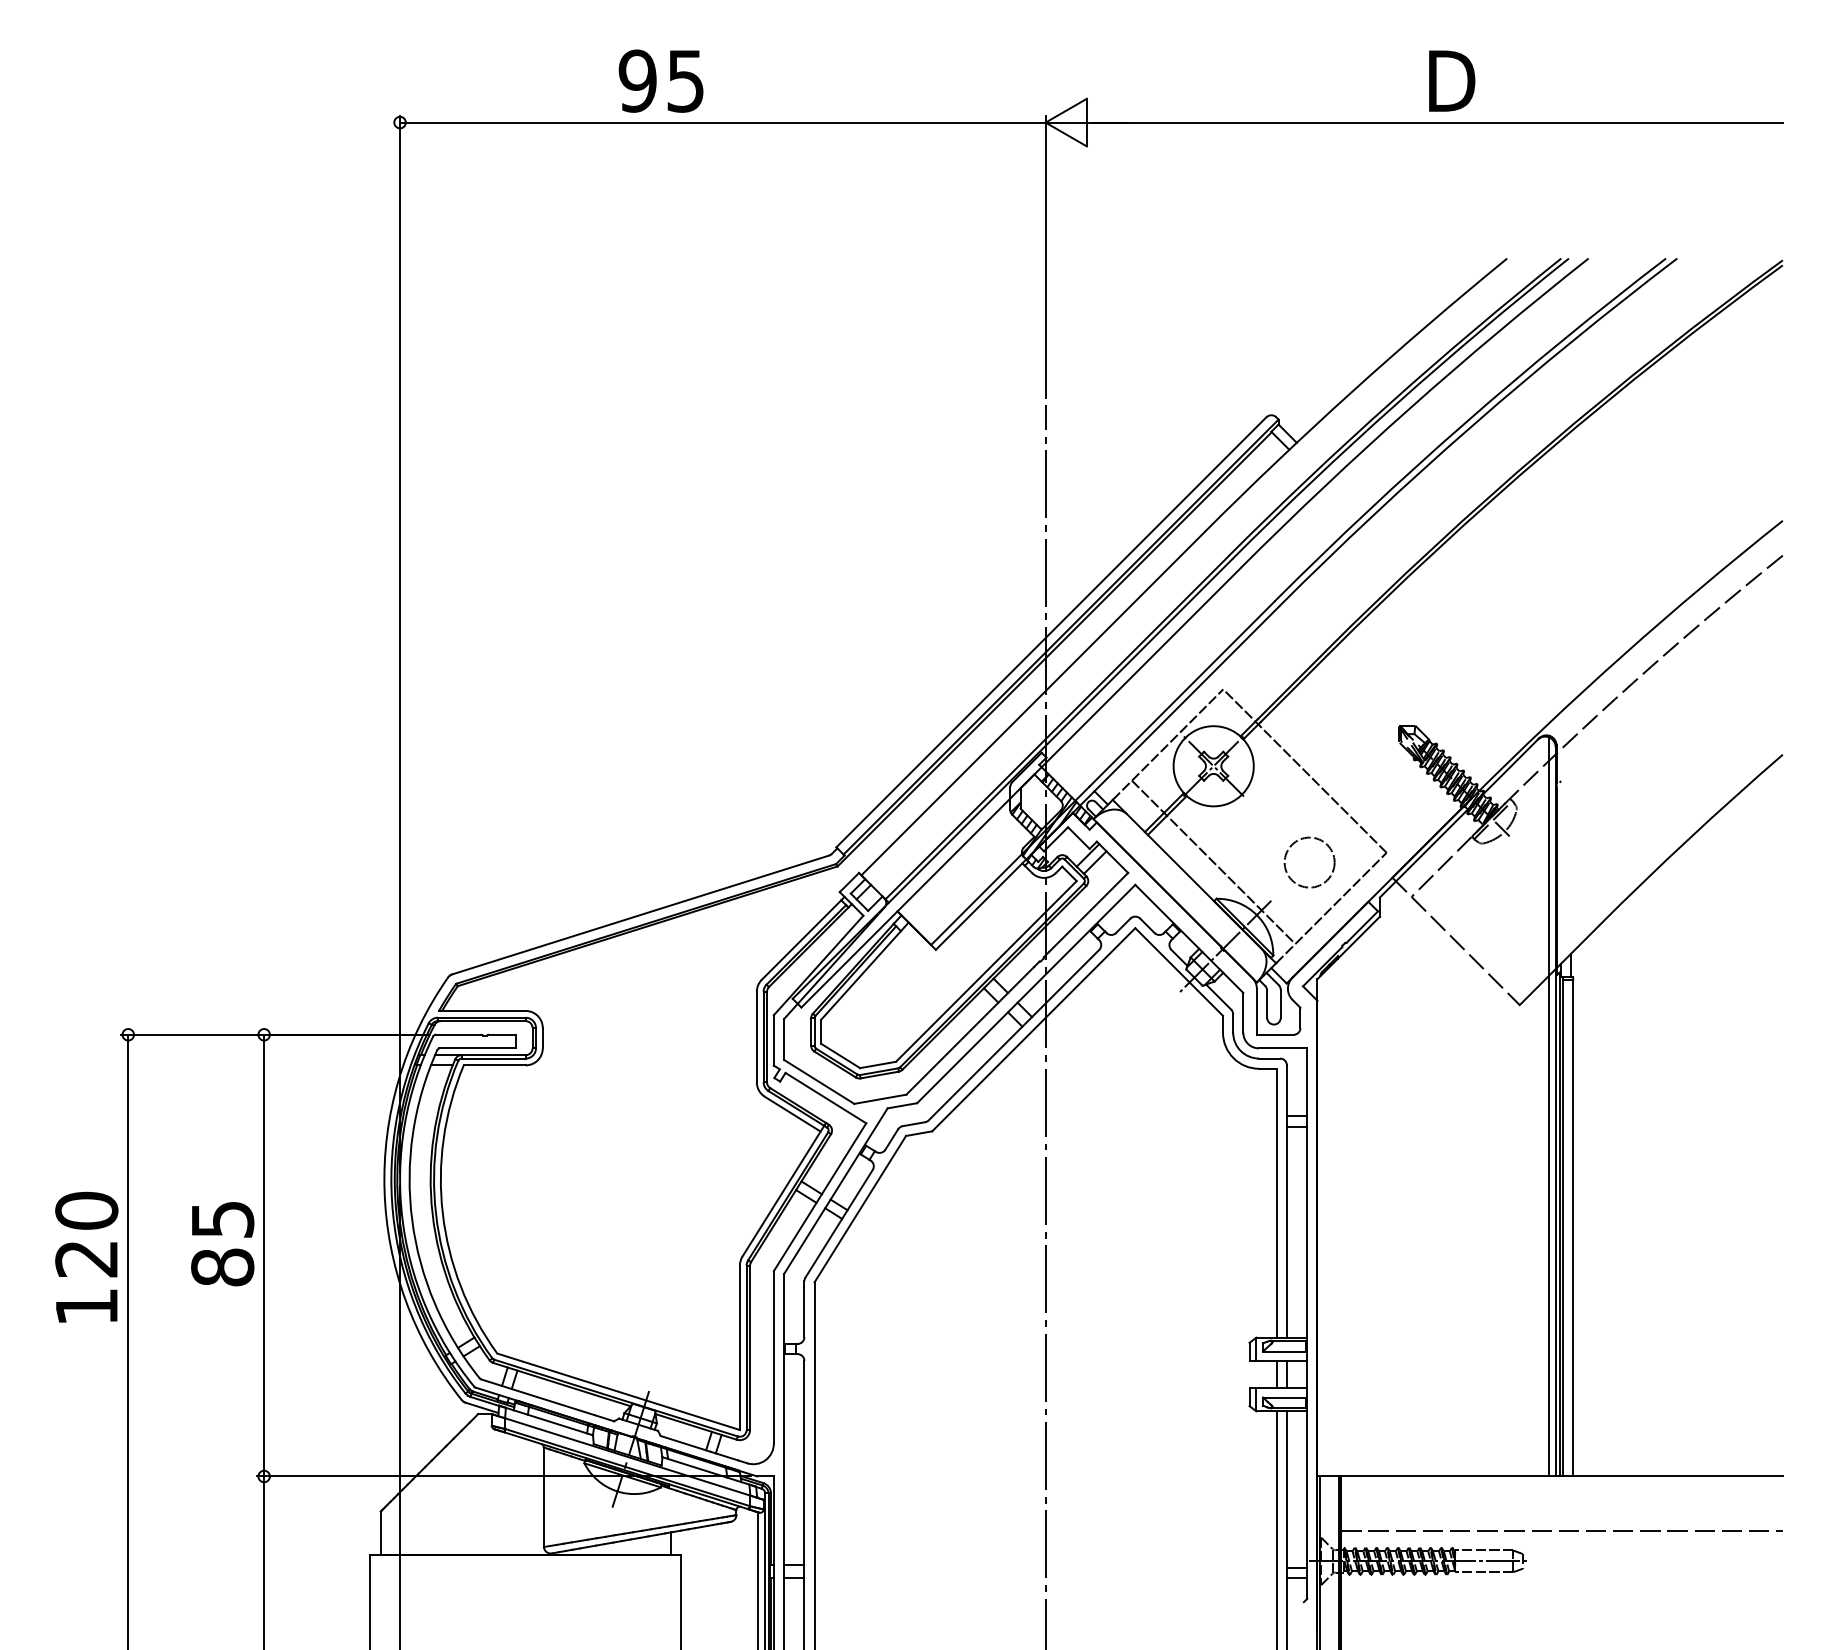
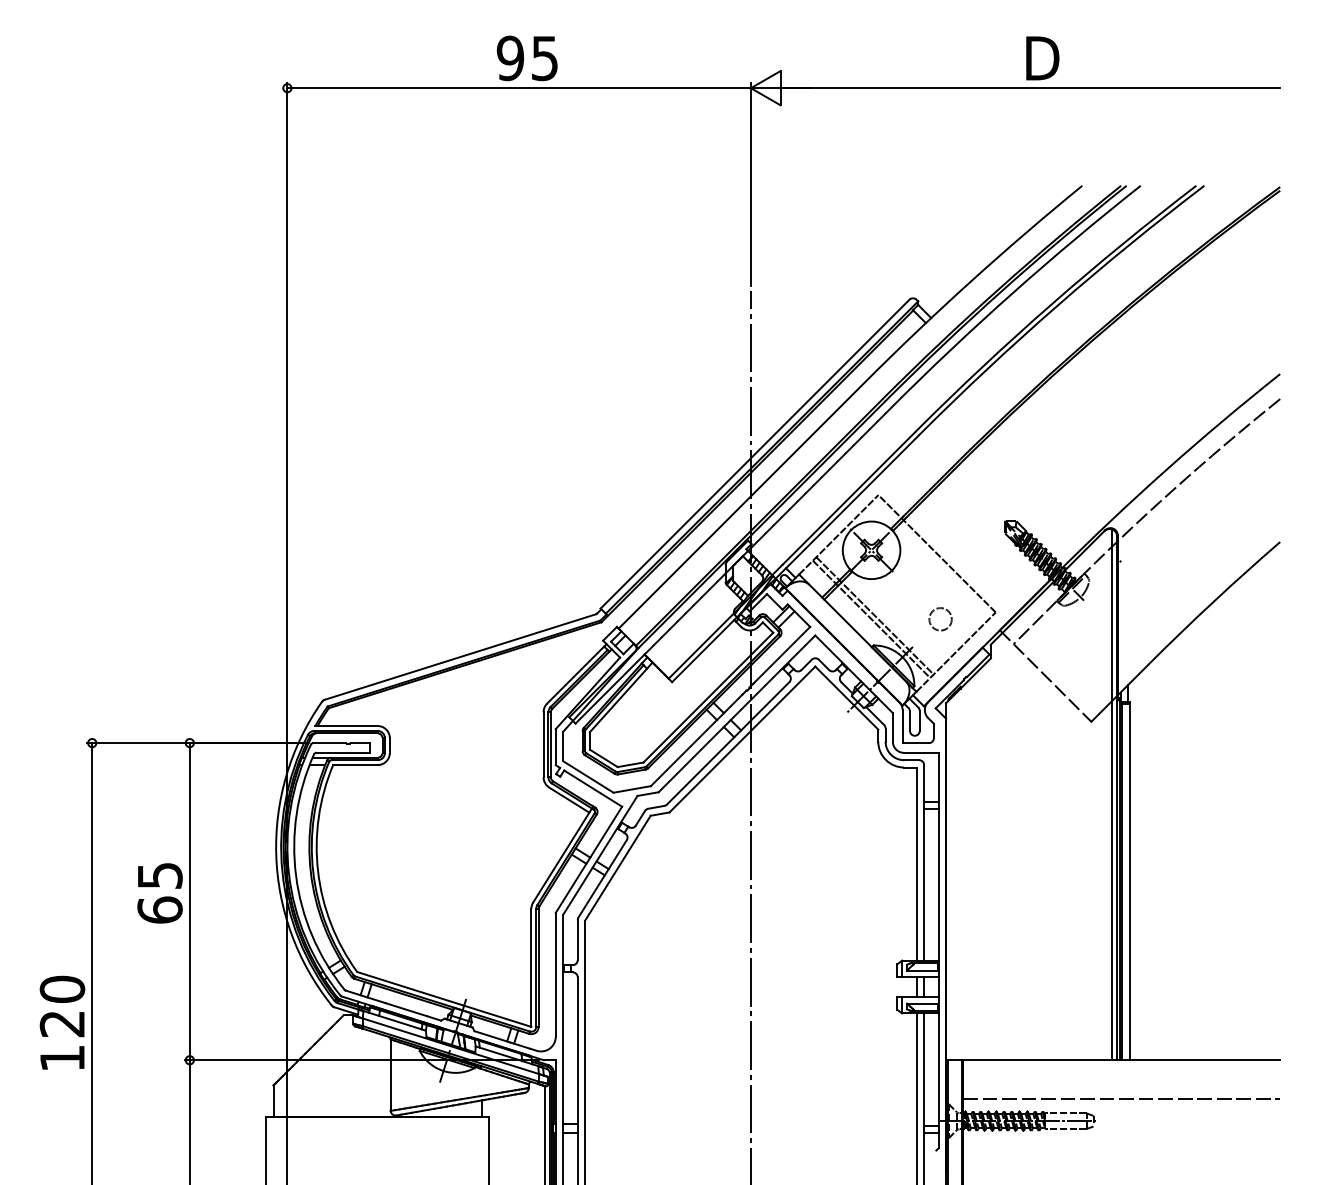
text: (660, 80) -> (526, 57), moved
line: (1218, 857) -> (875, 615), added
circle: (1309, 861) -> (940, 618), size x0.62
text: (86, 1256) -> (62, 1022), moved
text: (222, 1267) -> (159, 910), 85 -> 65

